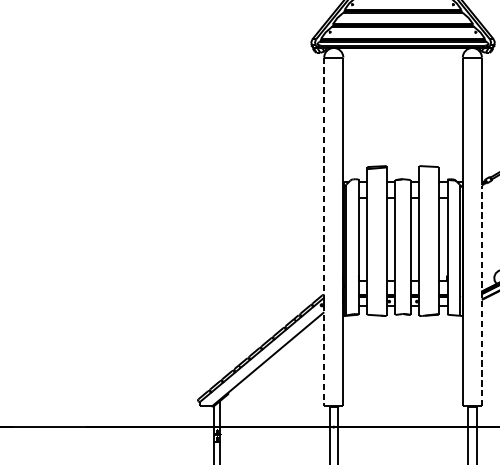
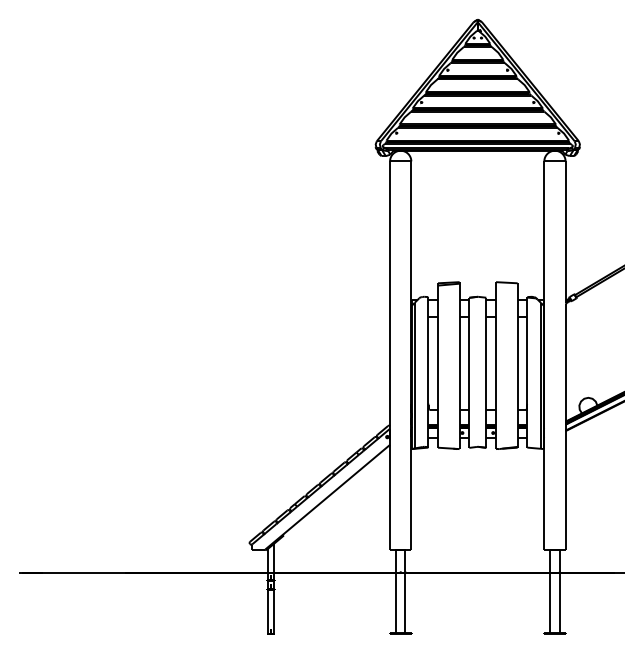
line: (324, 231) -> (390, 355), dashed -> solid
line: (481, 295) -> (565, 426), dashed -> solid

